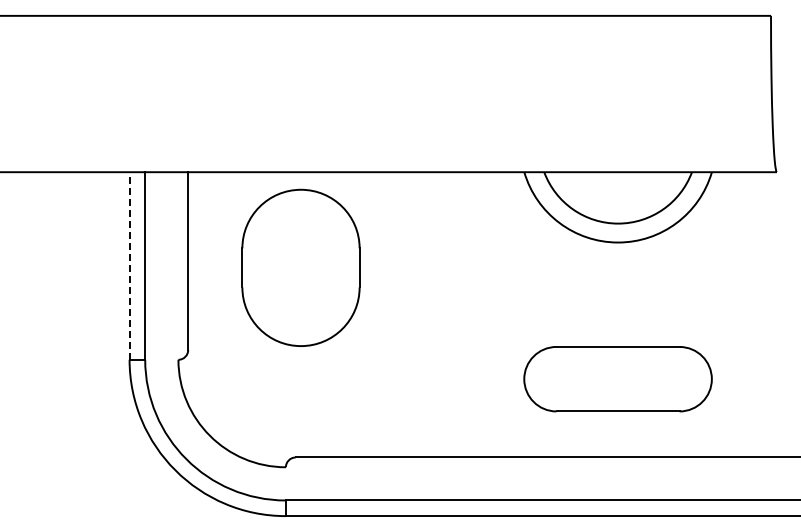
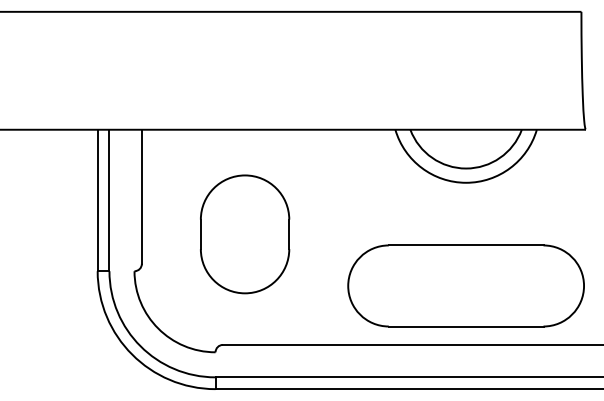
line: (129, 265) -> (97, 200), dashed -> solid
part: (300, 267) -> (244, 234), moved
part: (617, 378) -> (465, 285), size x1.67

